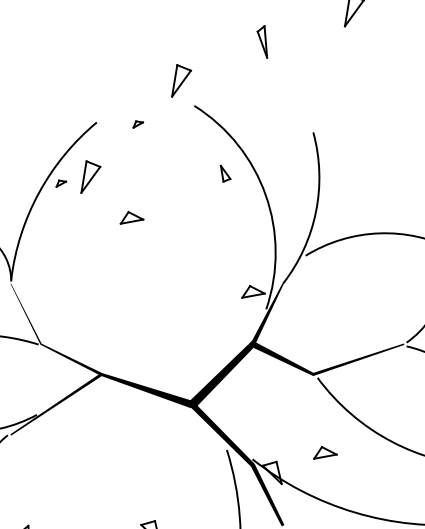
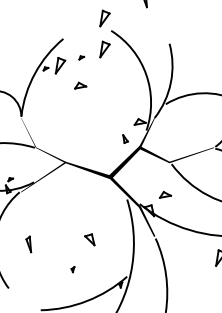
part: (137, 123) -> (81, 57), moved
part: (180, 144) -> (104, 49), added
part: (225, 172) -> (125, 138), moved
part: (325, 451) -> (165, 194), moved

